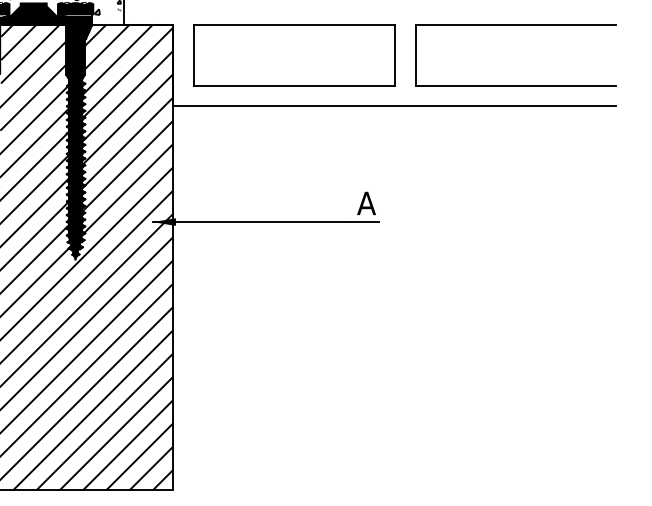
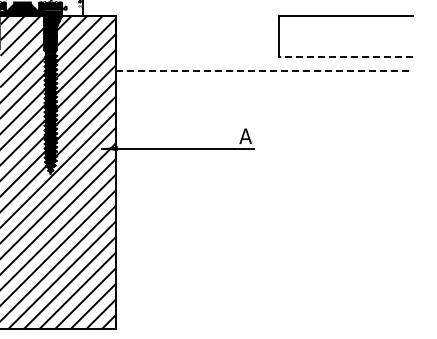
part: (294, 54) -> (197, 36), removed
line: (515, 85) -> (345, 57), solid -> dashed
line: (394, 105) -> (264, 70), solid -> dashed

